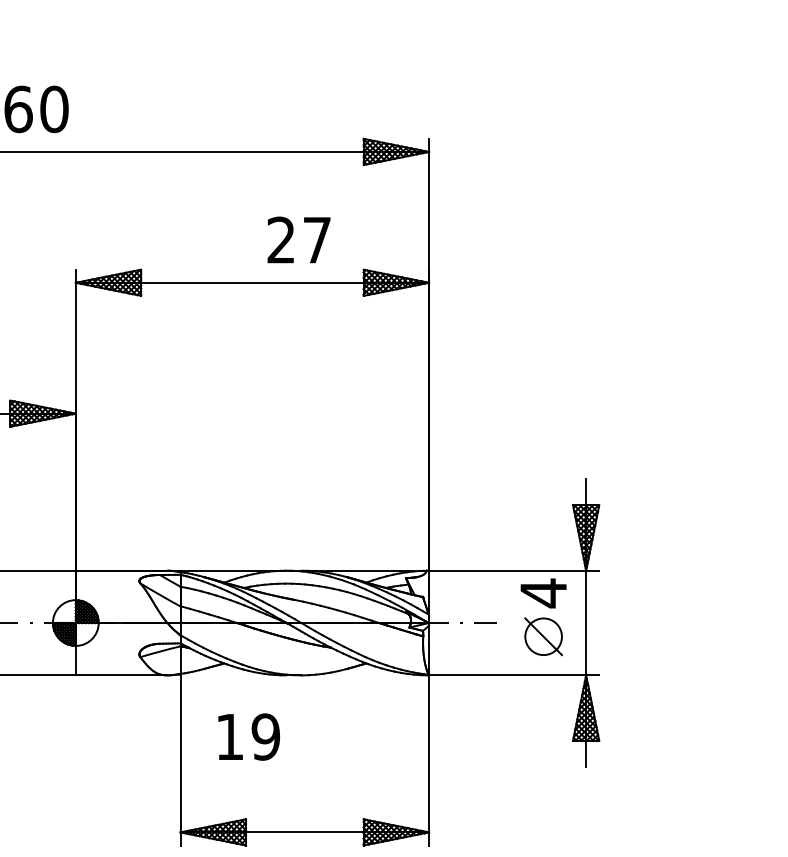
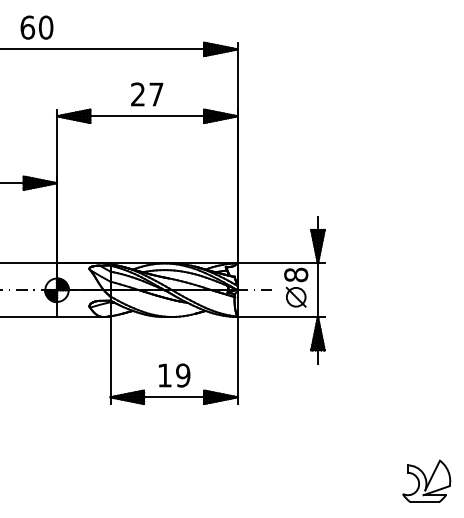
text: (299, 240) -> (147, 94), moved
text: (544, 592) -> (296, 274), 4 -> 8
text: (248, 736) -> (174, 375), moved

